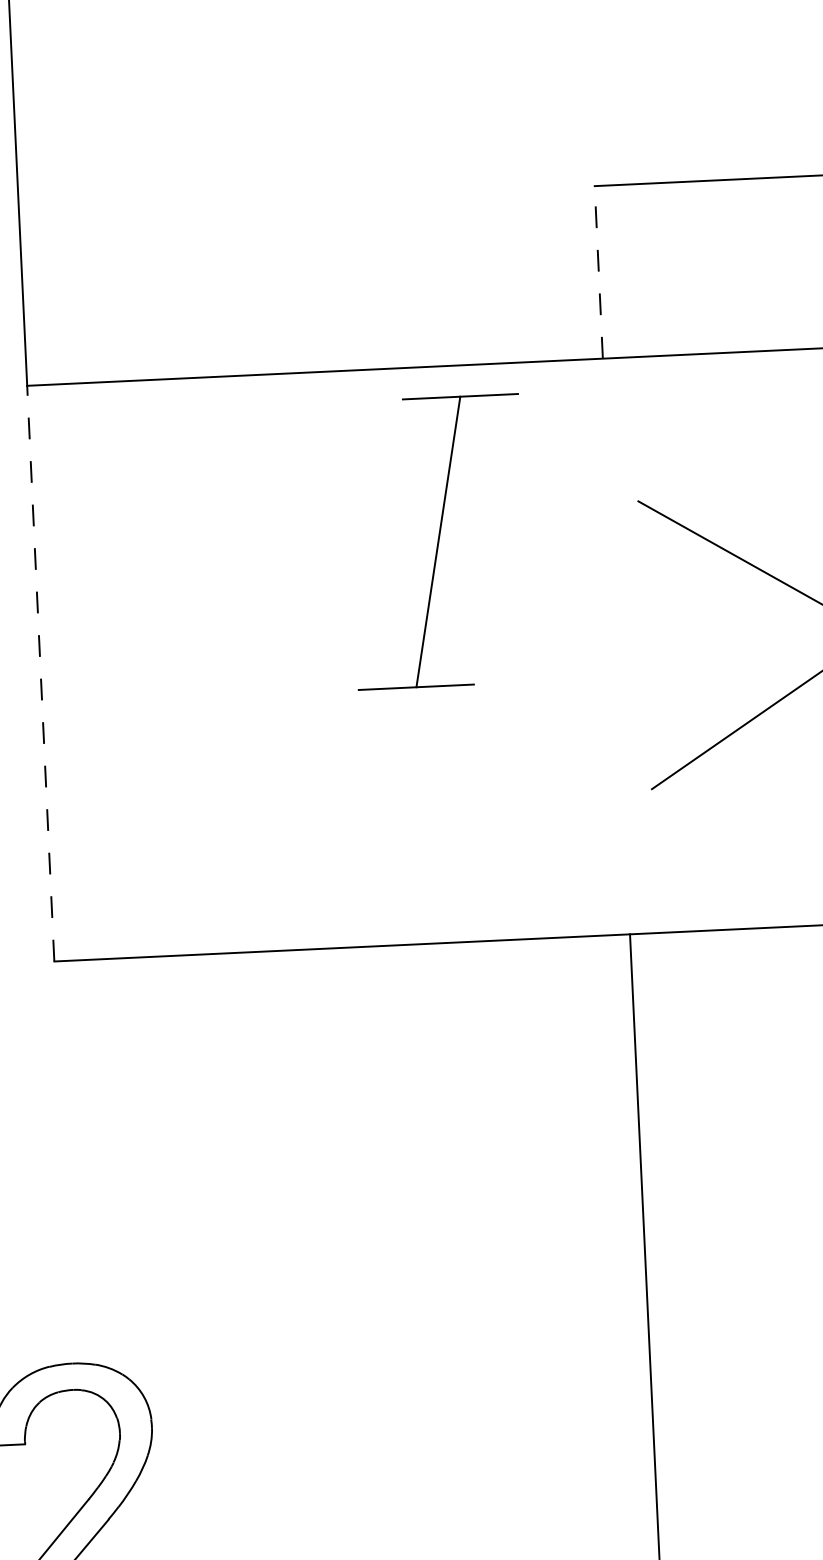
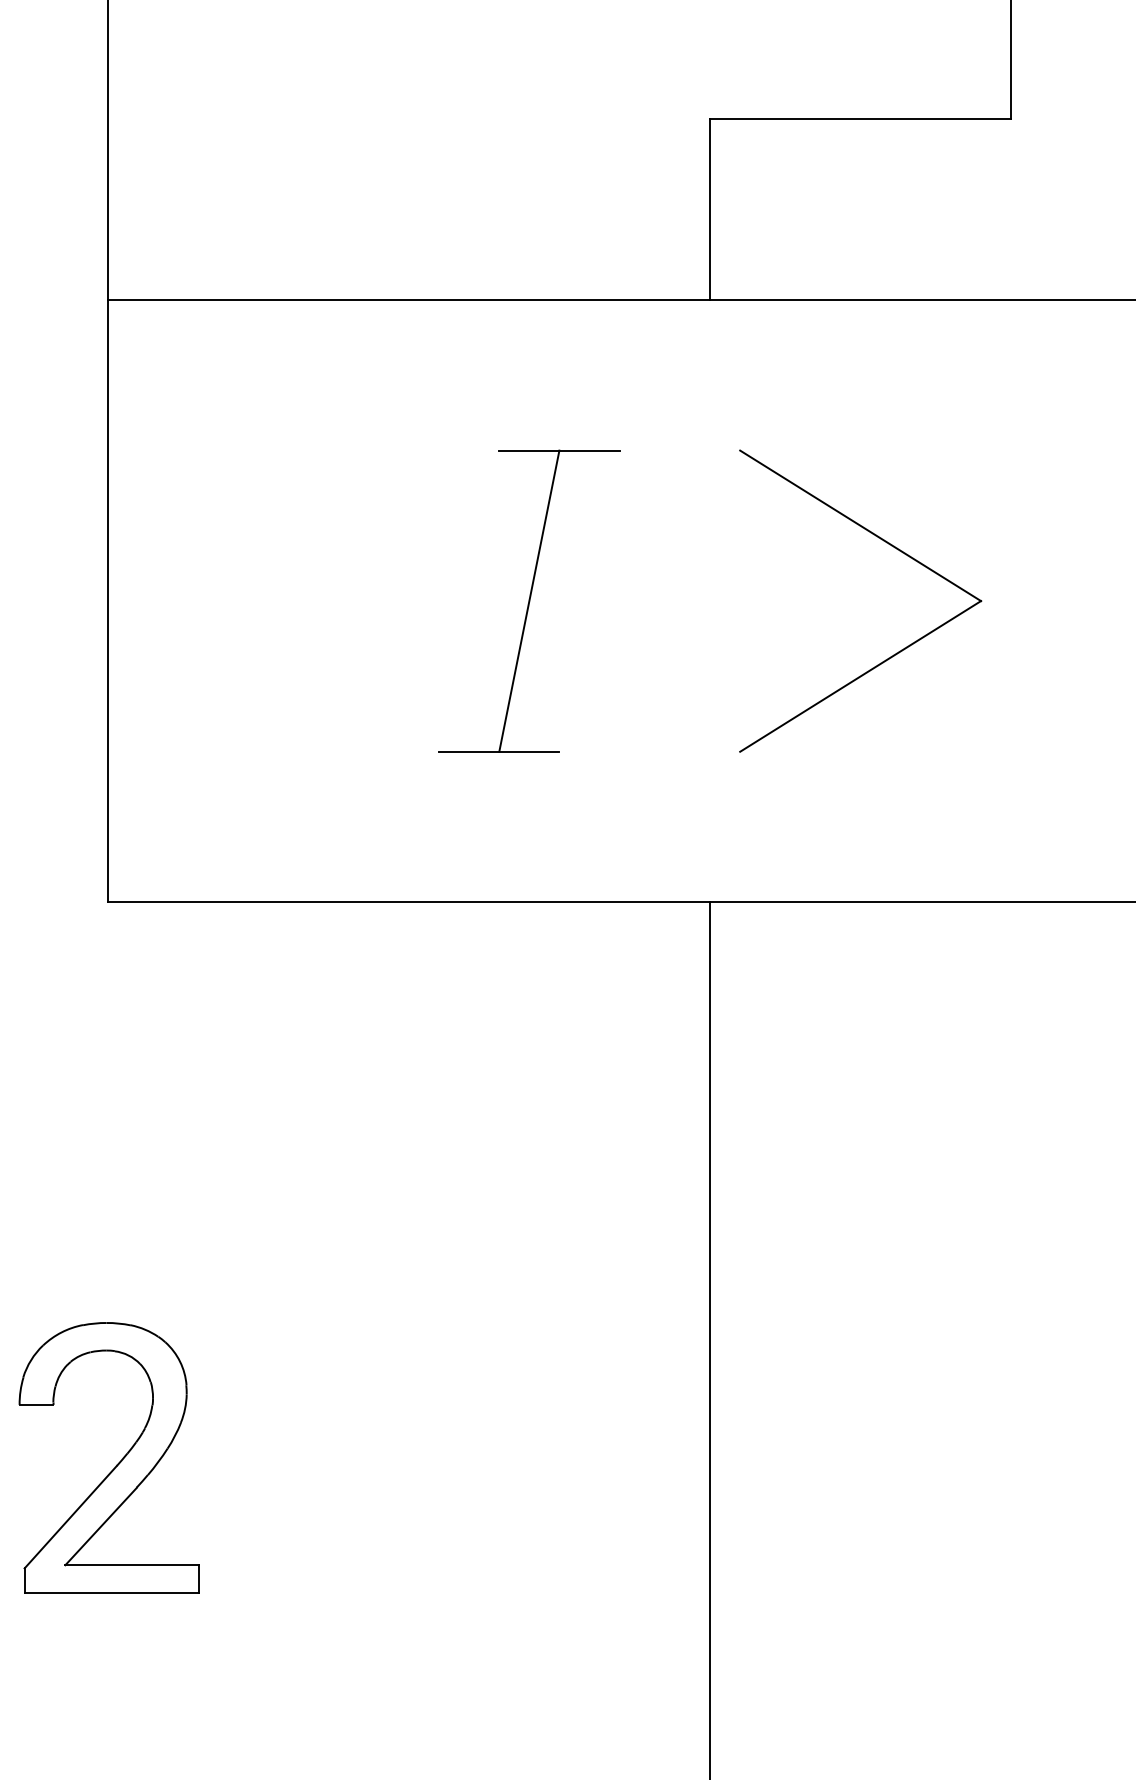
line: (599, 272) -> (710, 209), dashed -> solid
part: (438, 541) -> (529, 600), moved
line: (40, 673) -> (107, 600), dashed -> solid

